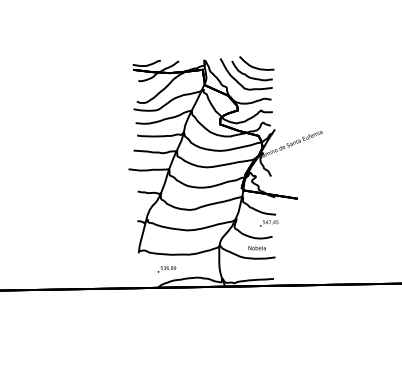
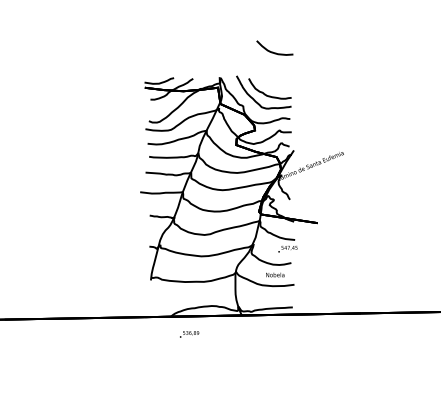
curve: (255, 66) -> (273, 51), moved
text: (166, 269) -> (189, 334), moved

